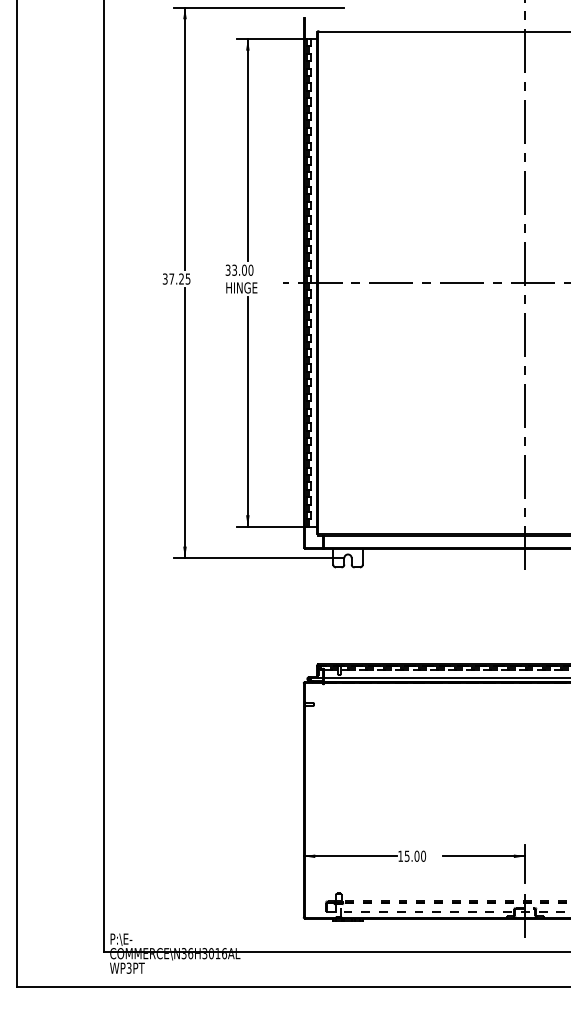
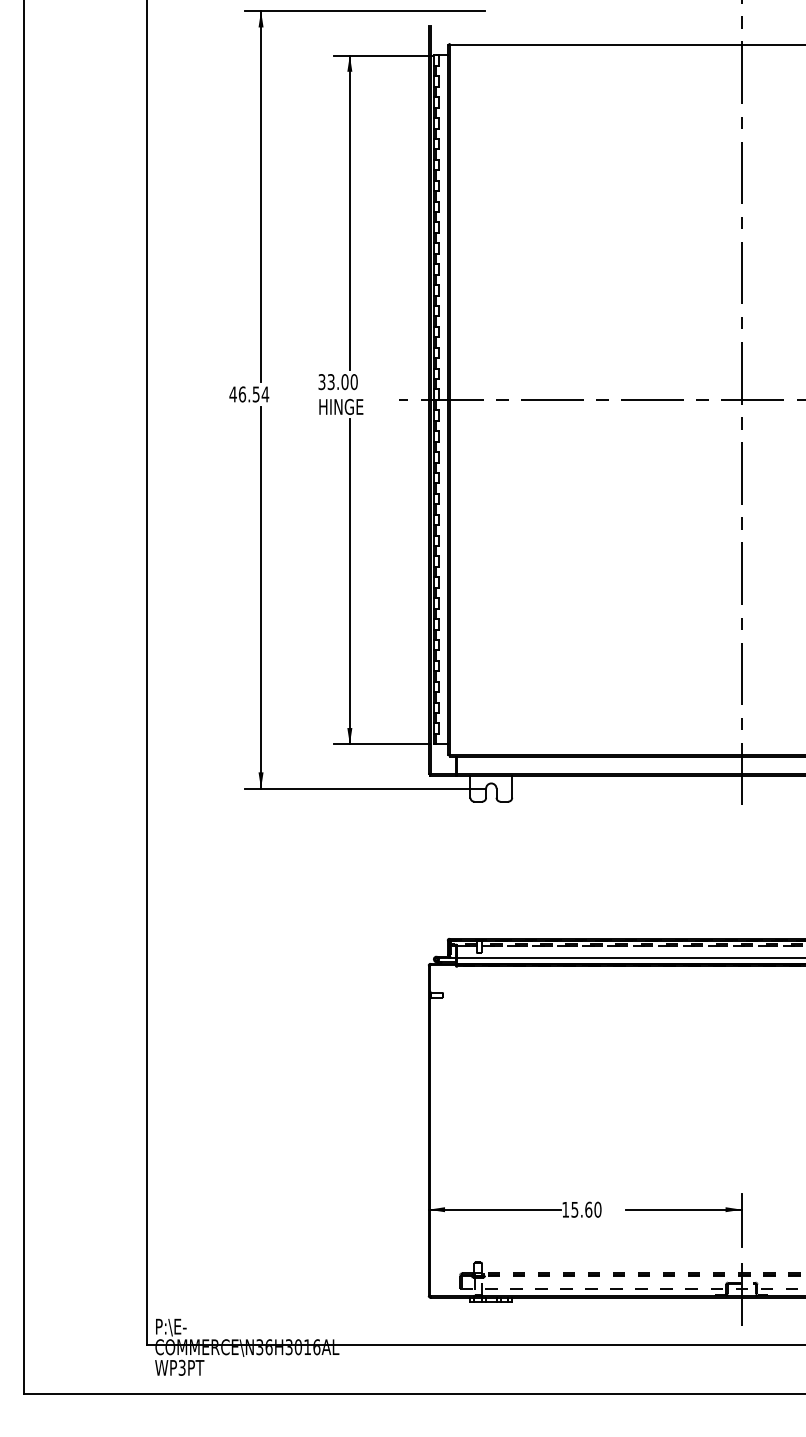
text: (176, 279) -> (249, 394), 37.25 -> 46.54
text: (416, 856) -> (588, 1209), 15.00 -> 15.60

